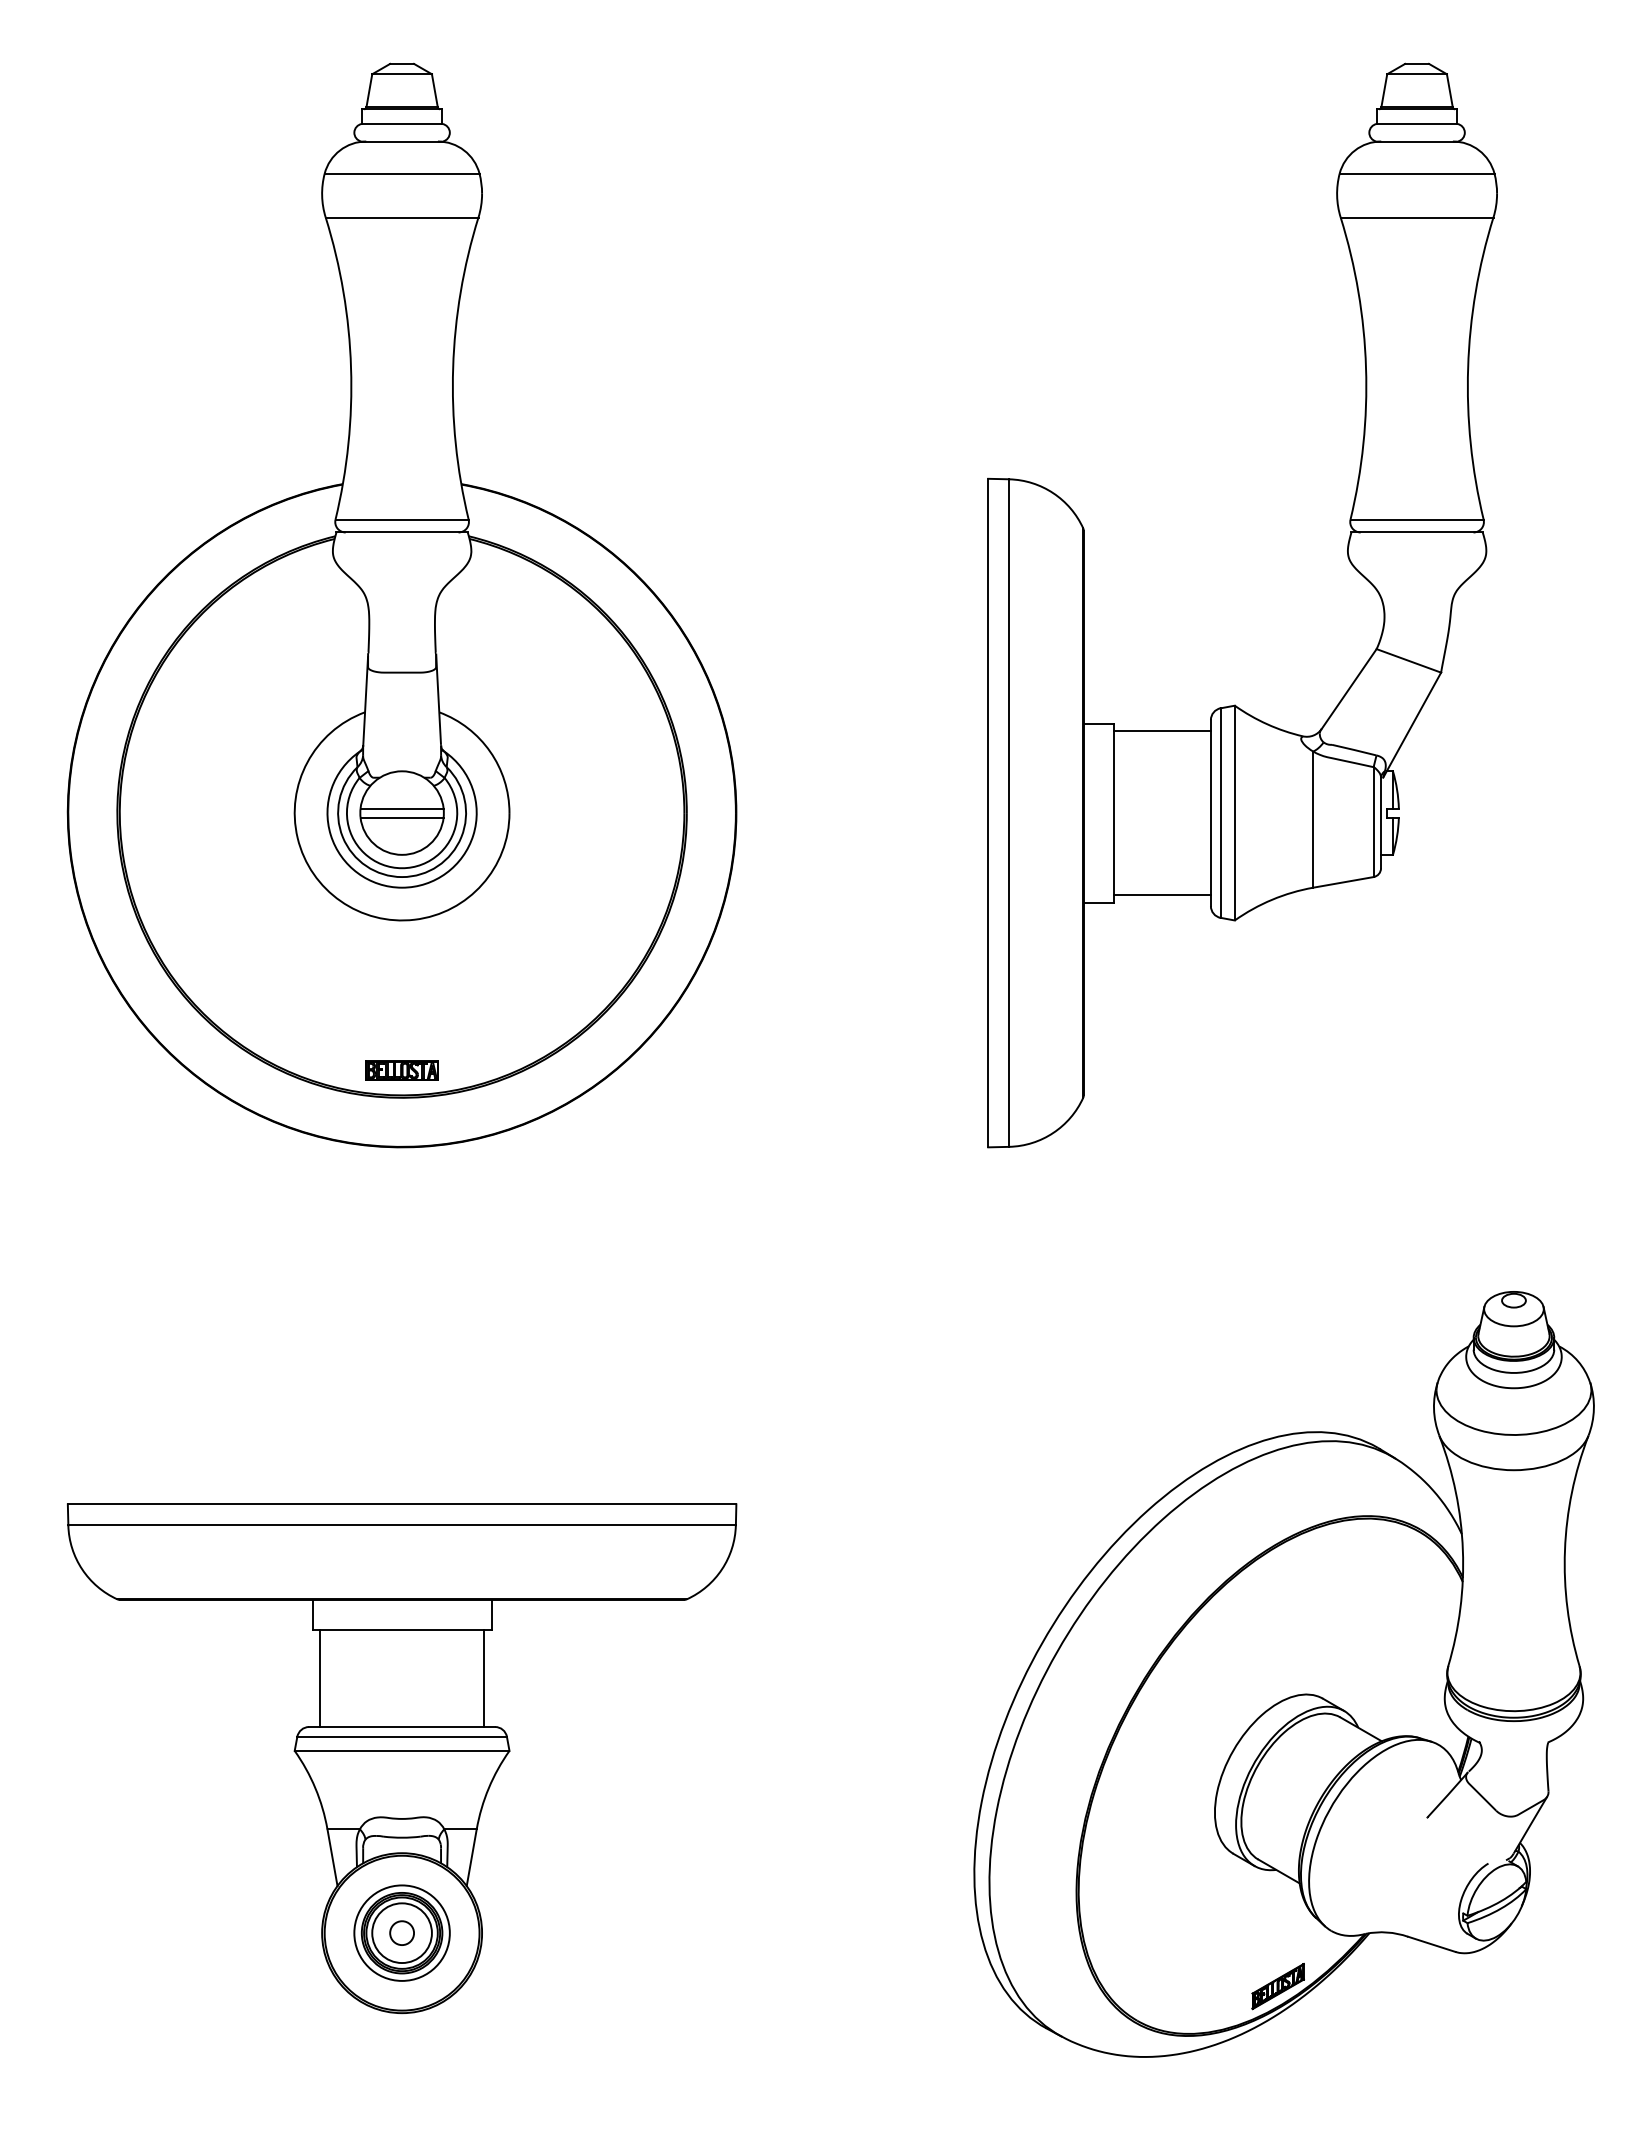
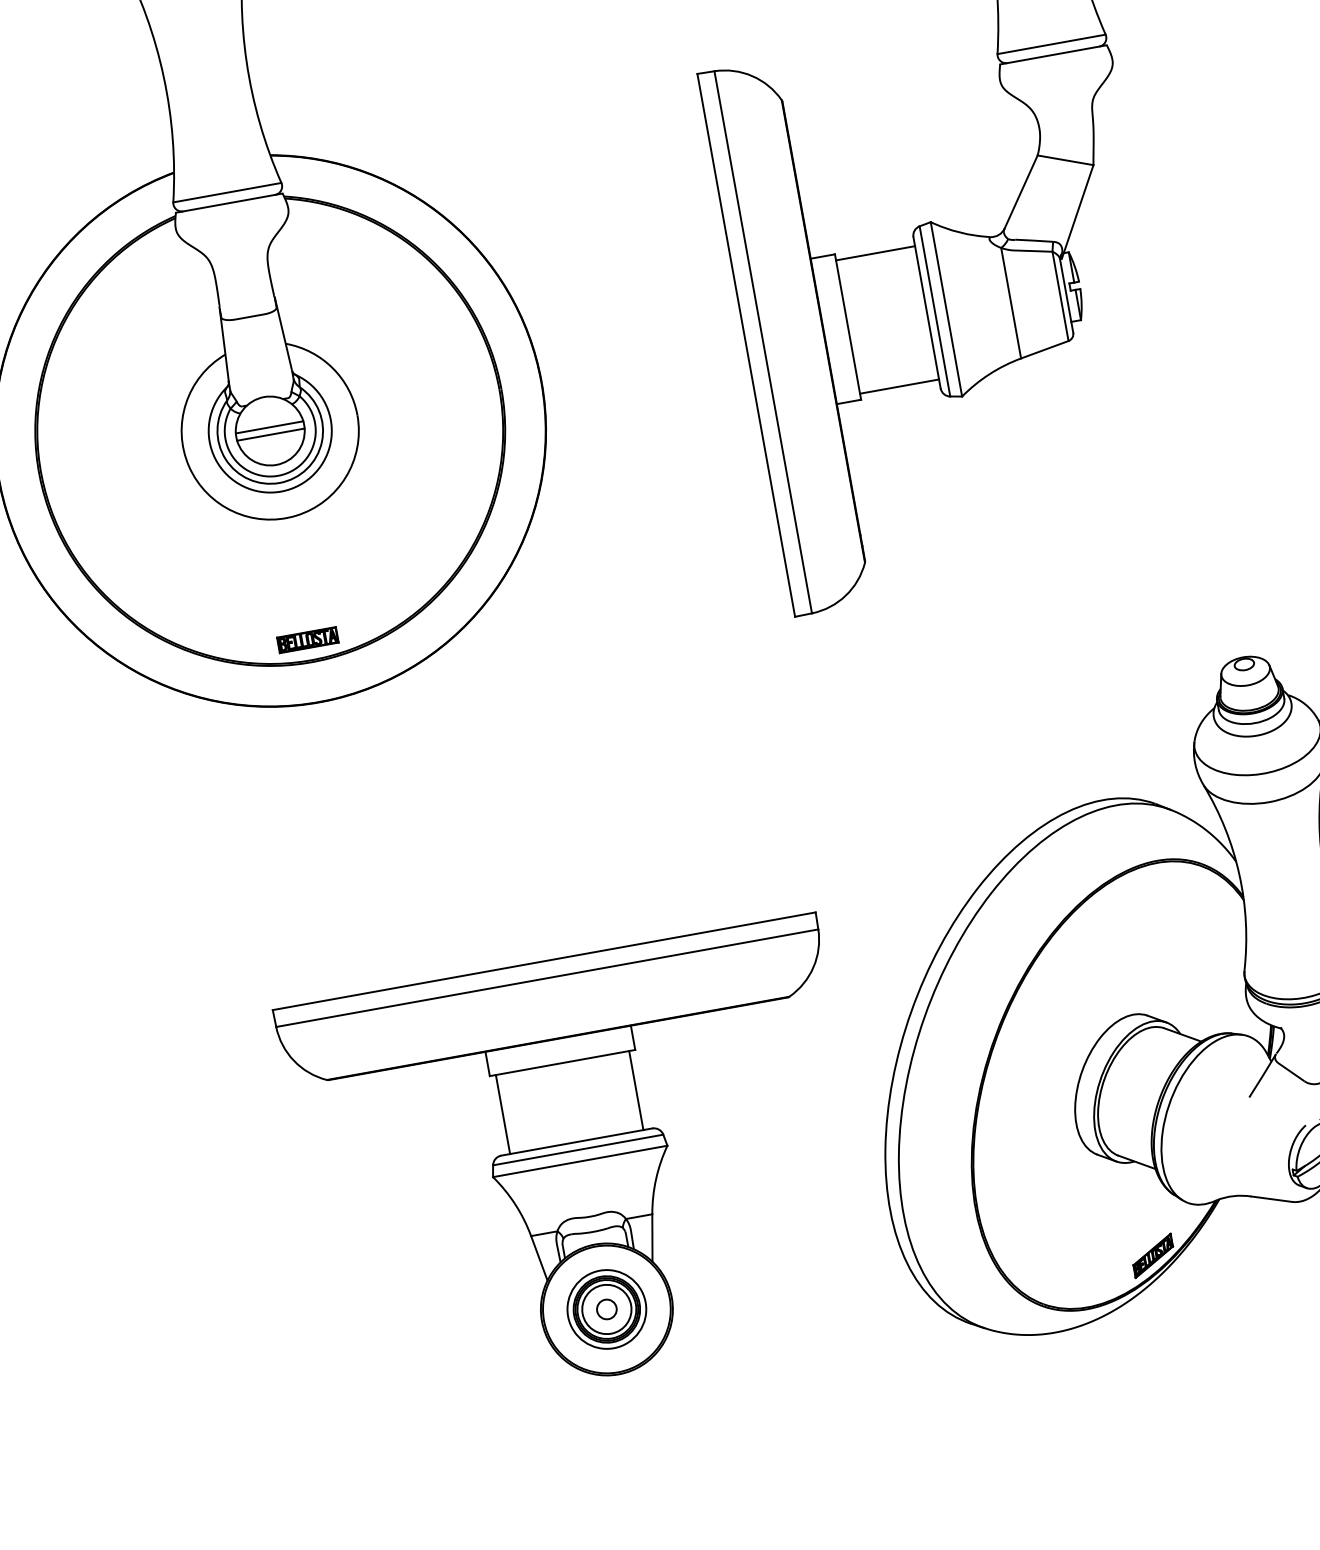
part: (402, 1758) -> (581, 1167), moved

